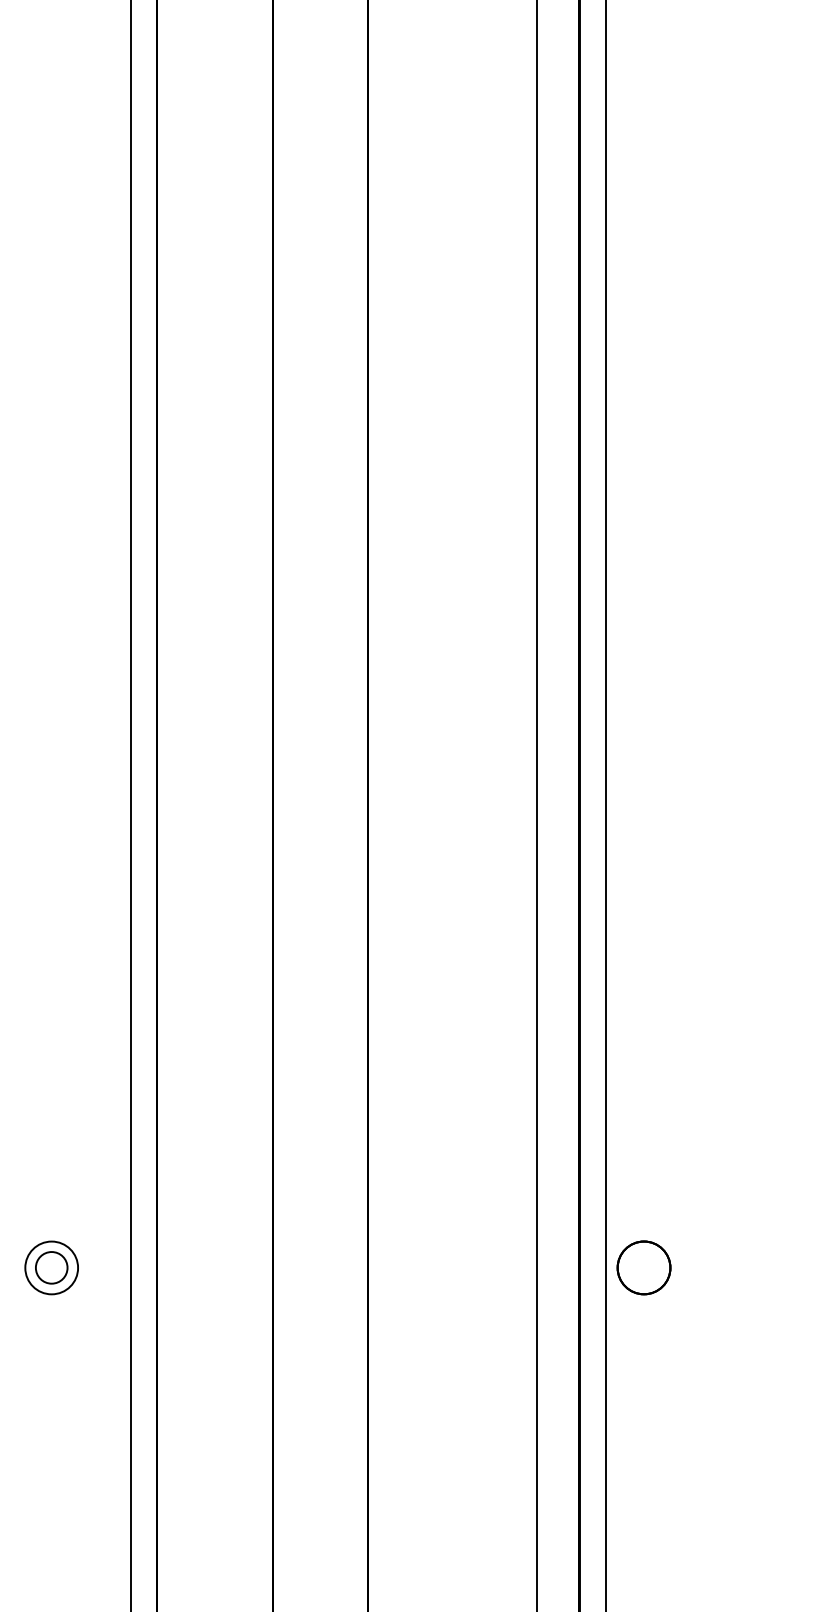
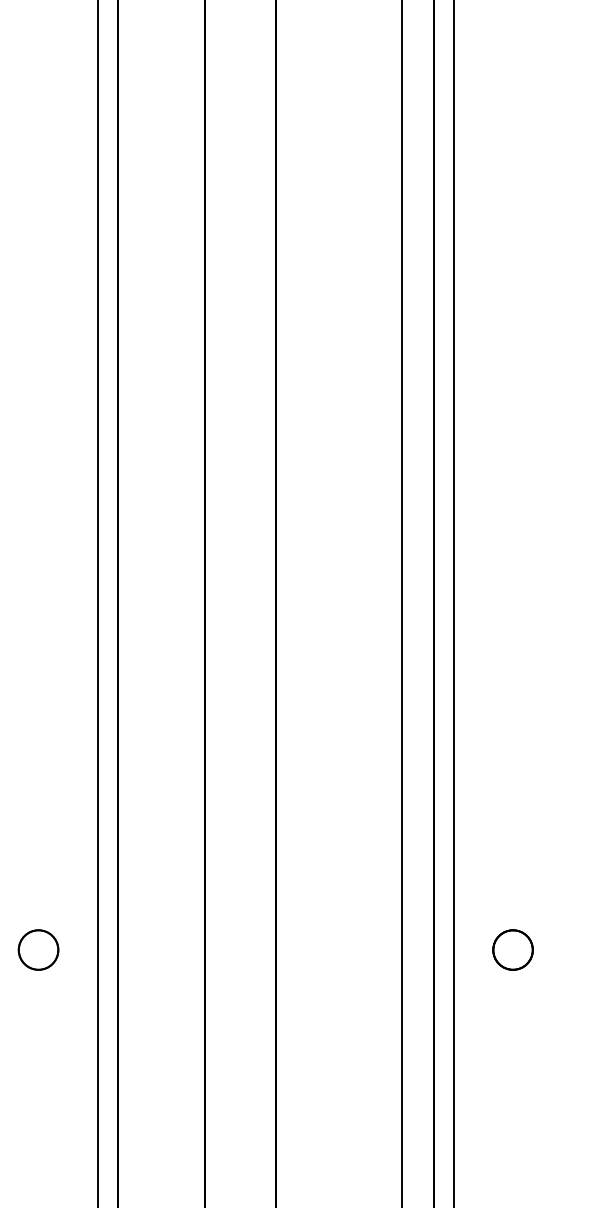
circle: (51, 1267) -> (38, 949), size x1.67
part: (643, 1267) -> (512, 949), moved

